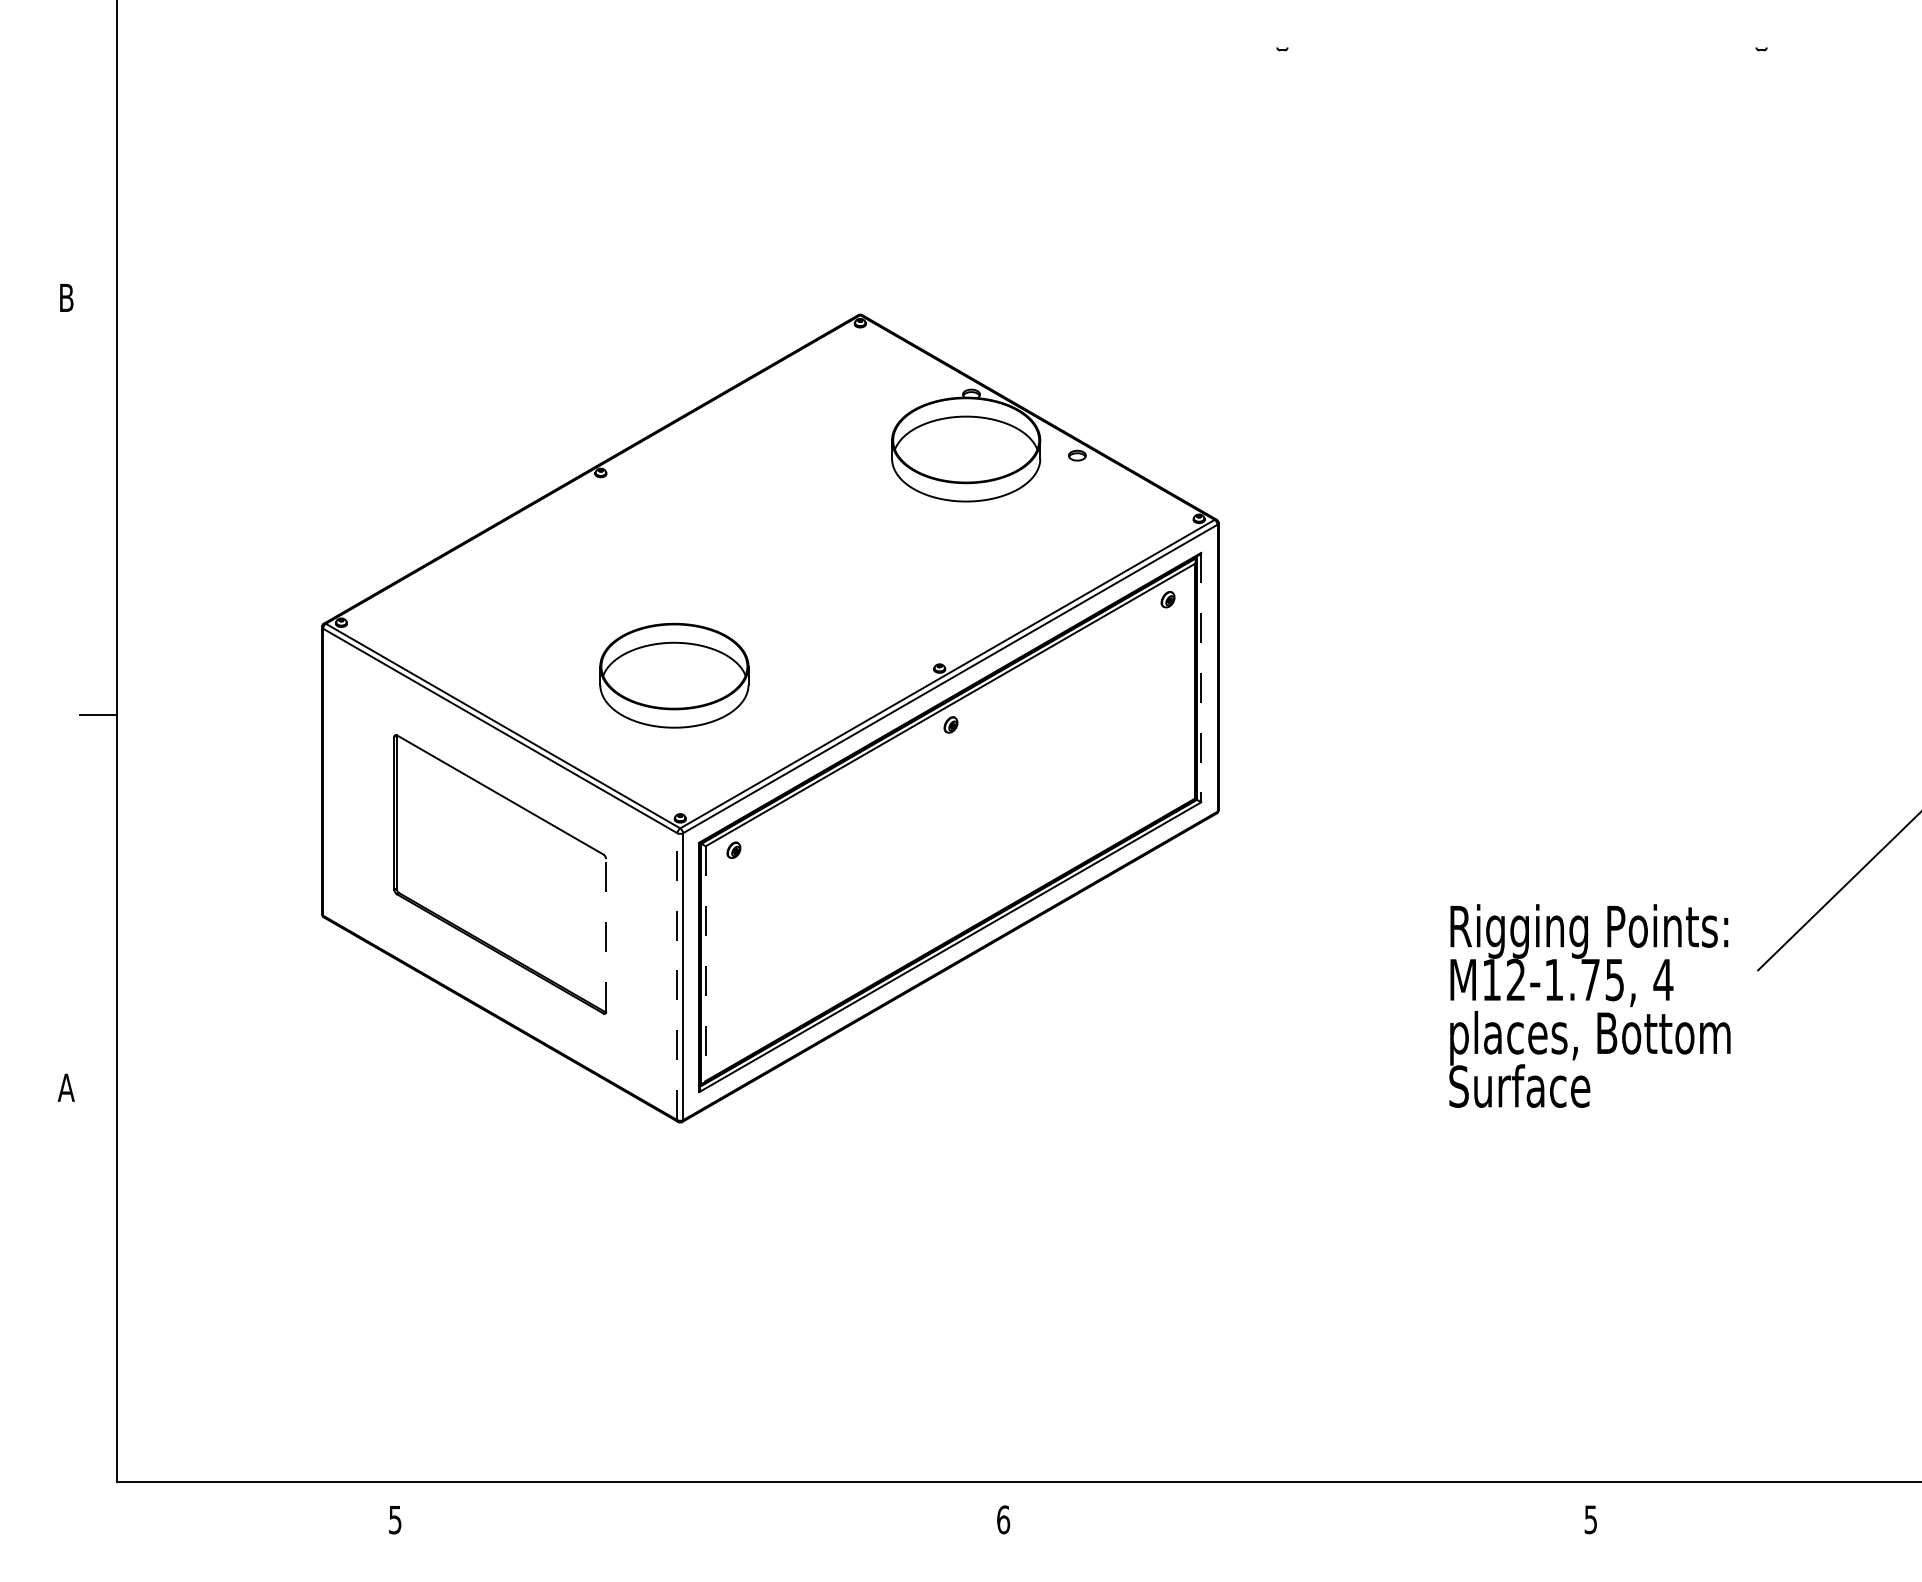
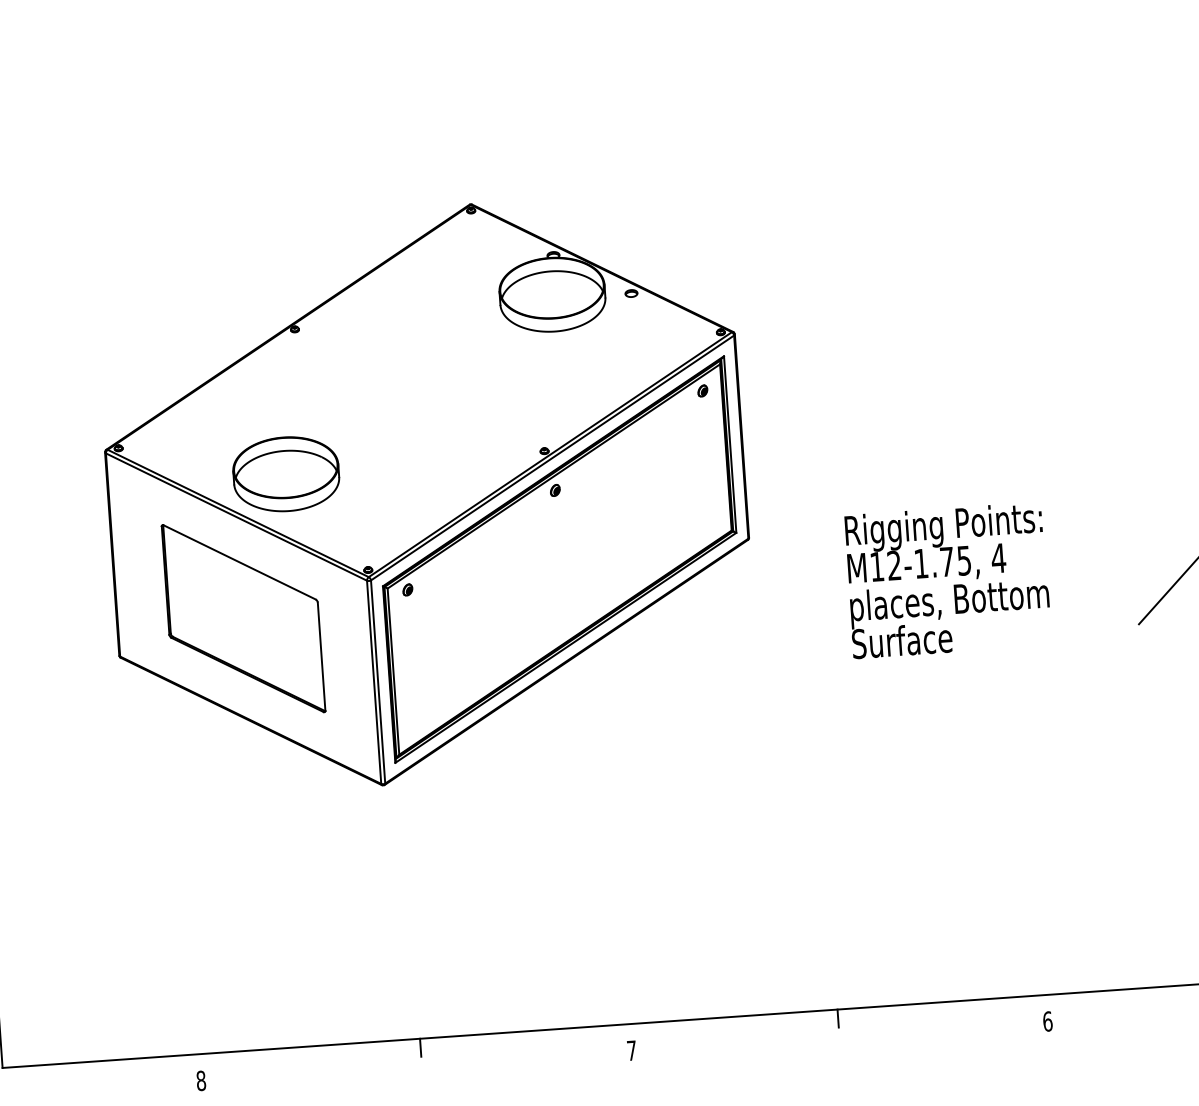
part: (674, 675) -> (286, 474), moved
line: (1201, 677) -> (730, 444), dashed -> solid
line: (606, 935) -> (321, 656), dashed -> solid
line: (705, 964) -> (393, 672), dashed -> solid
line: (677, 976) -> (374, 682), dashed -> solid
text: (1589, 1005) -> (947, 580), moved
line: (706, 1494) -> (420, 1047), added
line: (1296, 1494) -> (838, 1018), added
text: (395, 1519) -> (201, 1080), 5 -> 8
text: (1003, 1519) -> (631, 1050), 6 -> 7
text: (1590, 1519) -> (1047, 1021), 5 -> 6

